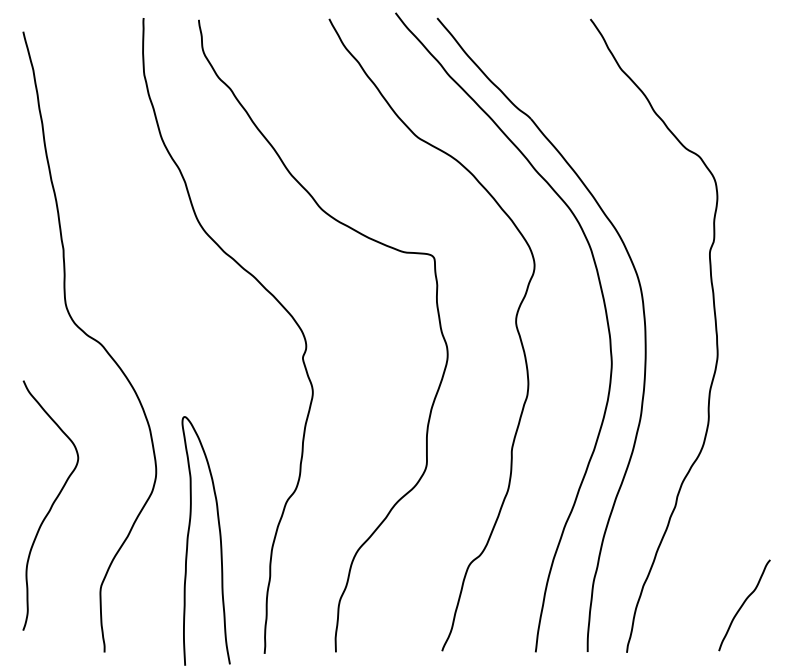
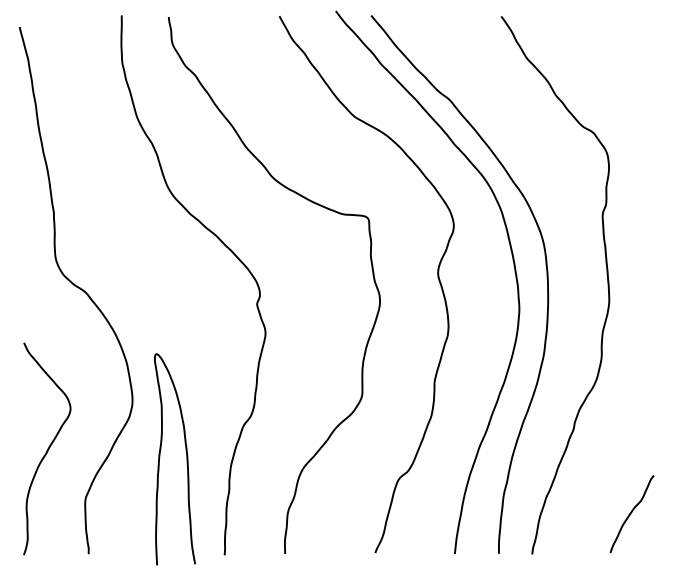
curve: (51, 505) -> (47, 448), moved

